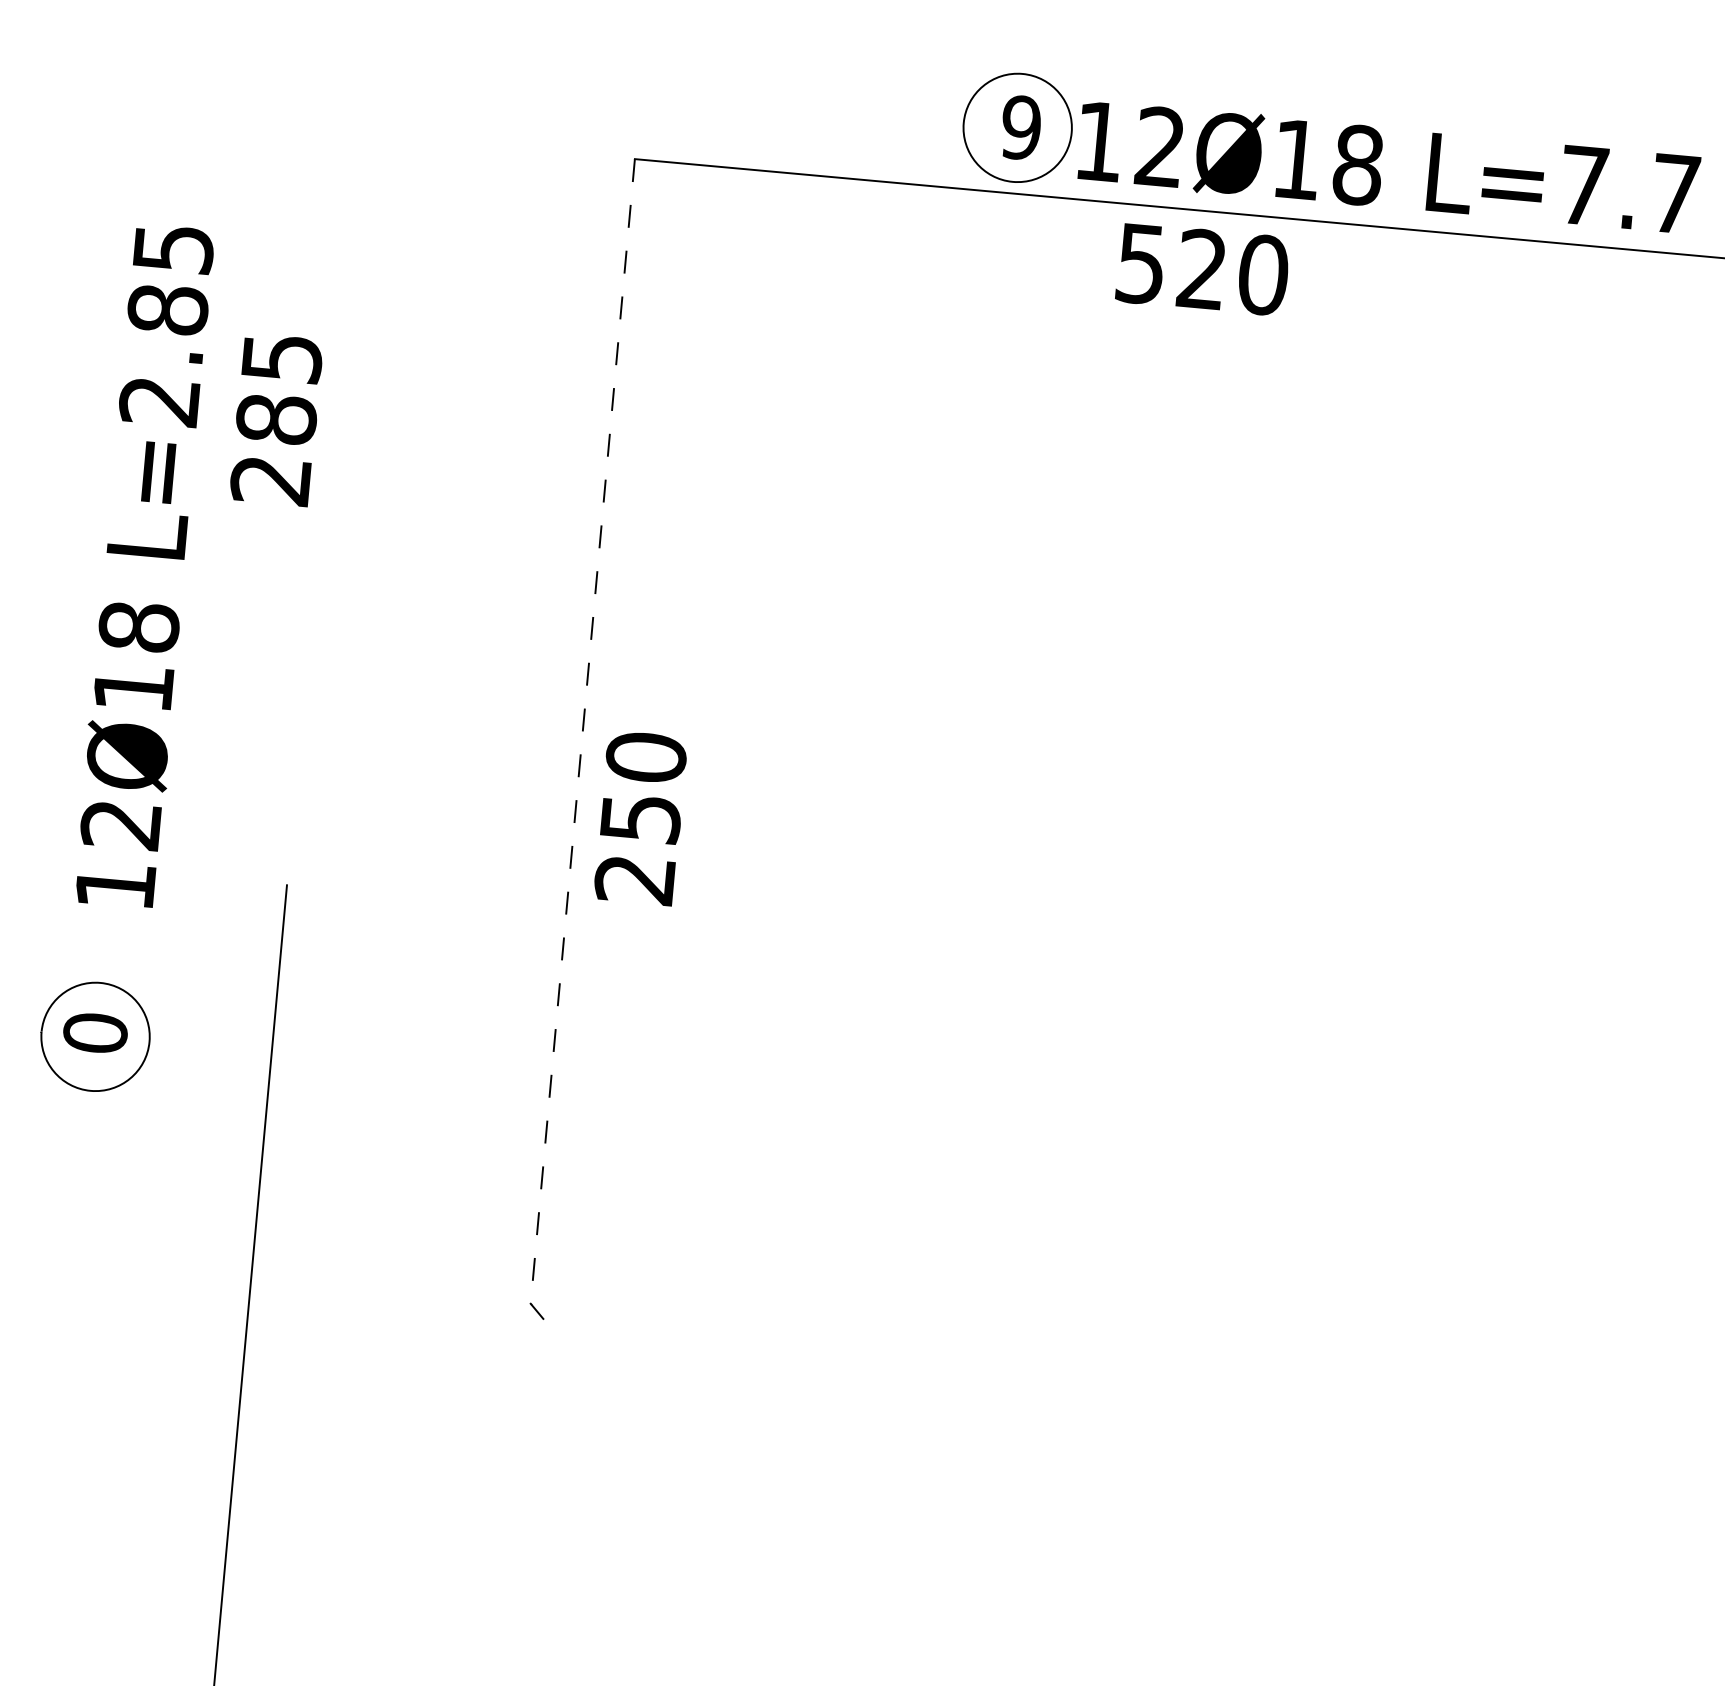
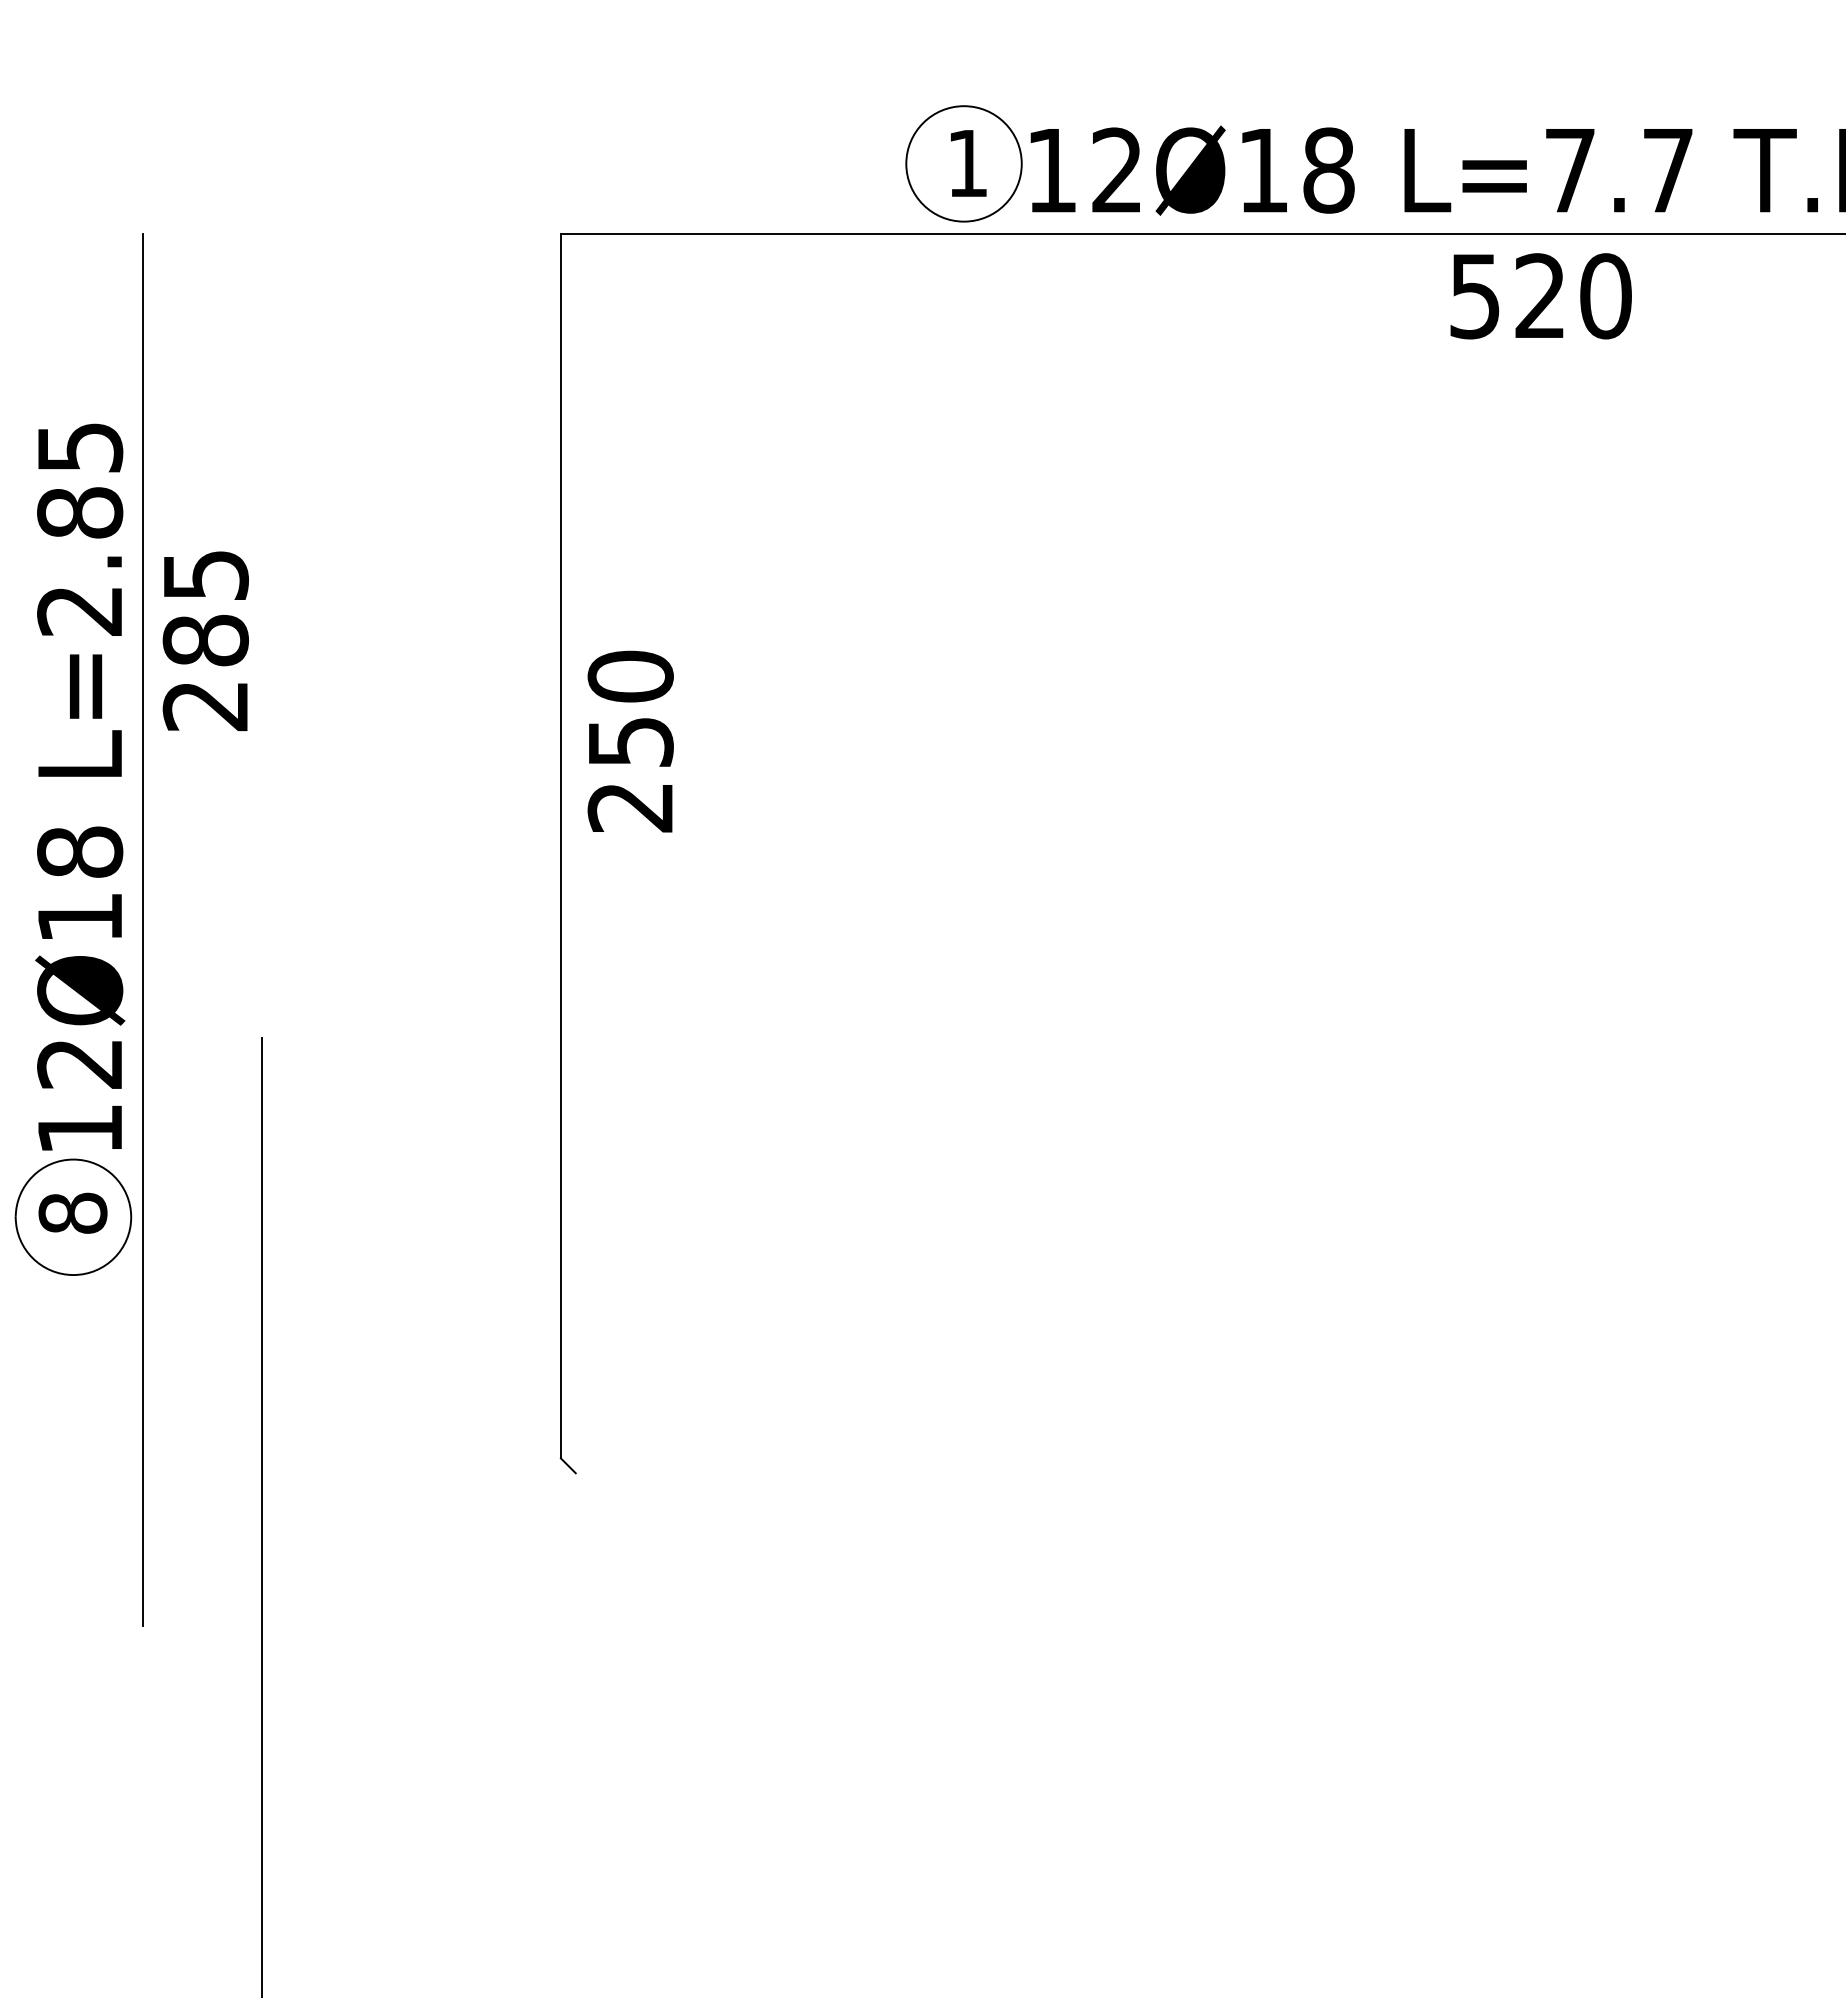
text: (1020, 127) -> (967, 163), 9 -> 1
text: (1202, 269) -> (1540, 296), moved
text: (276, 419) -> (205, 640), moved
text: (145, 565) -> (80, 786), moved
line: (582, 731) -> (560, 846), dashed -> solid
line: (185, 773) -> (143, 929), added
text: (640, 818) -> (630, 741), moved
text: (95, 1032) -> (72, 1212), 0 -> 8

